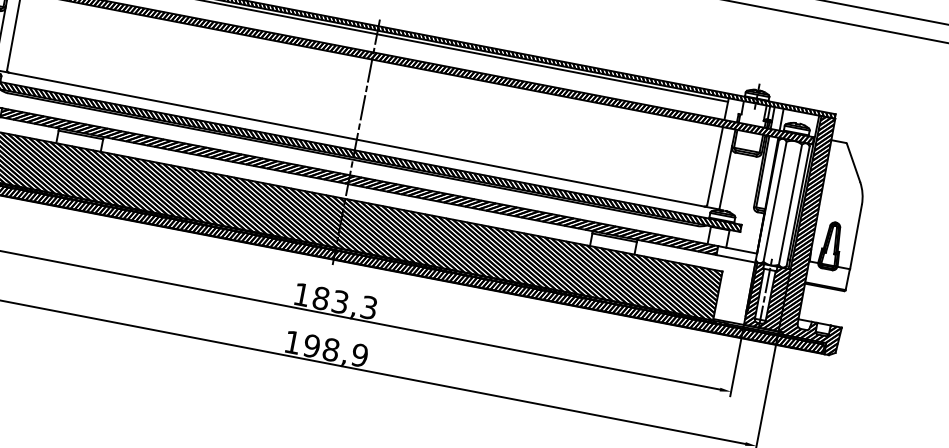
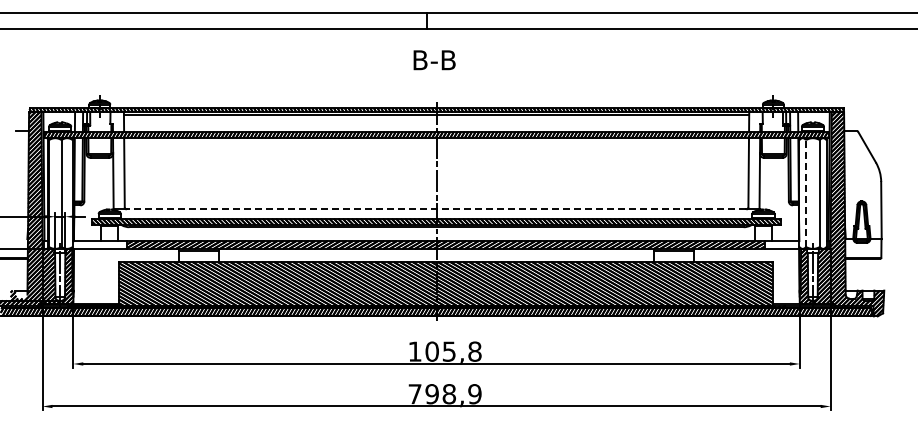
line: (356, 139) -> (436, 209), solid -> dashed
line: (775, 201) -> (806, 193), solid -> dashed
text: (345, 302) -> (453, 351), 183,3 -> 105,8
text: (291, 342) -> (414, 394), 198,9 -> 798,9

